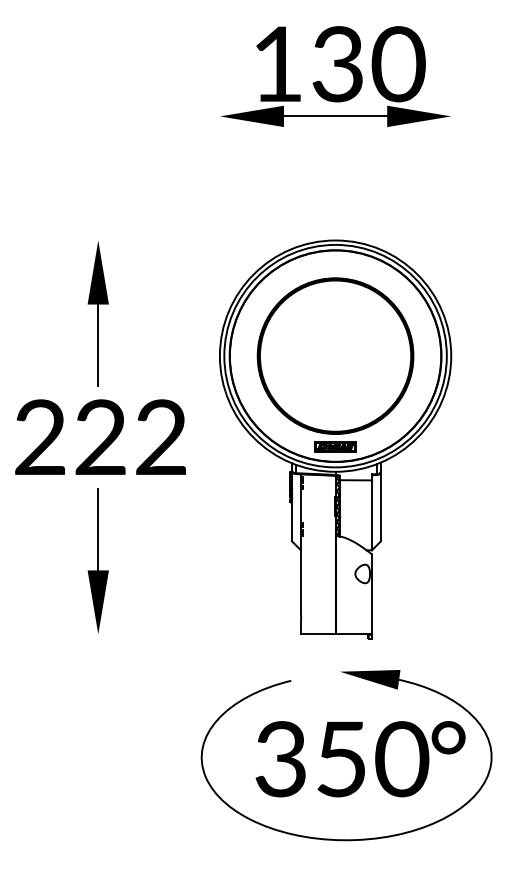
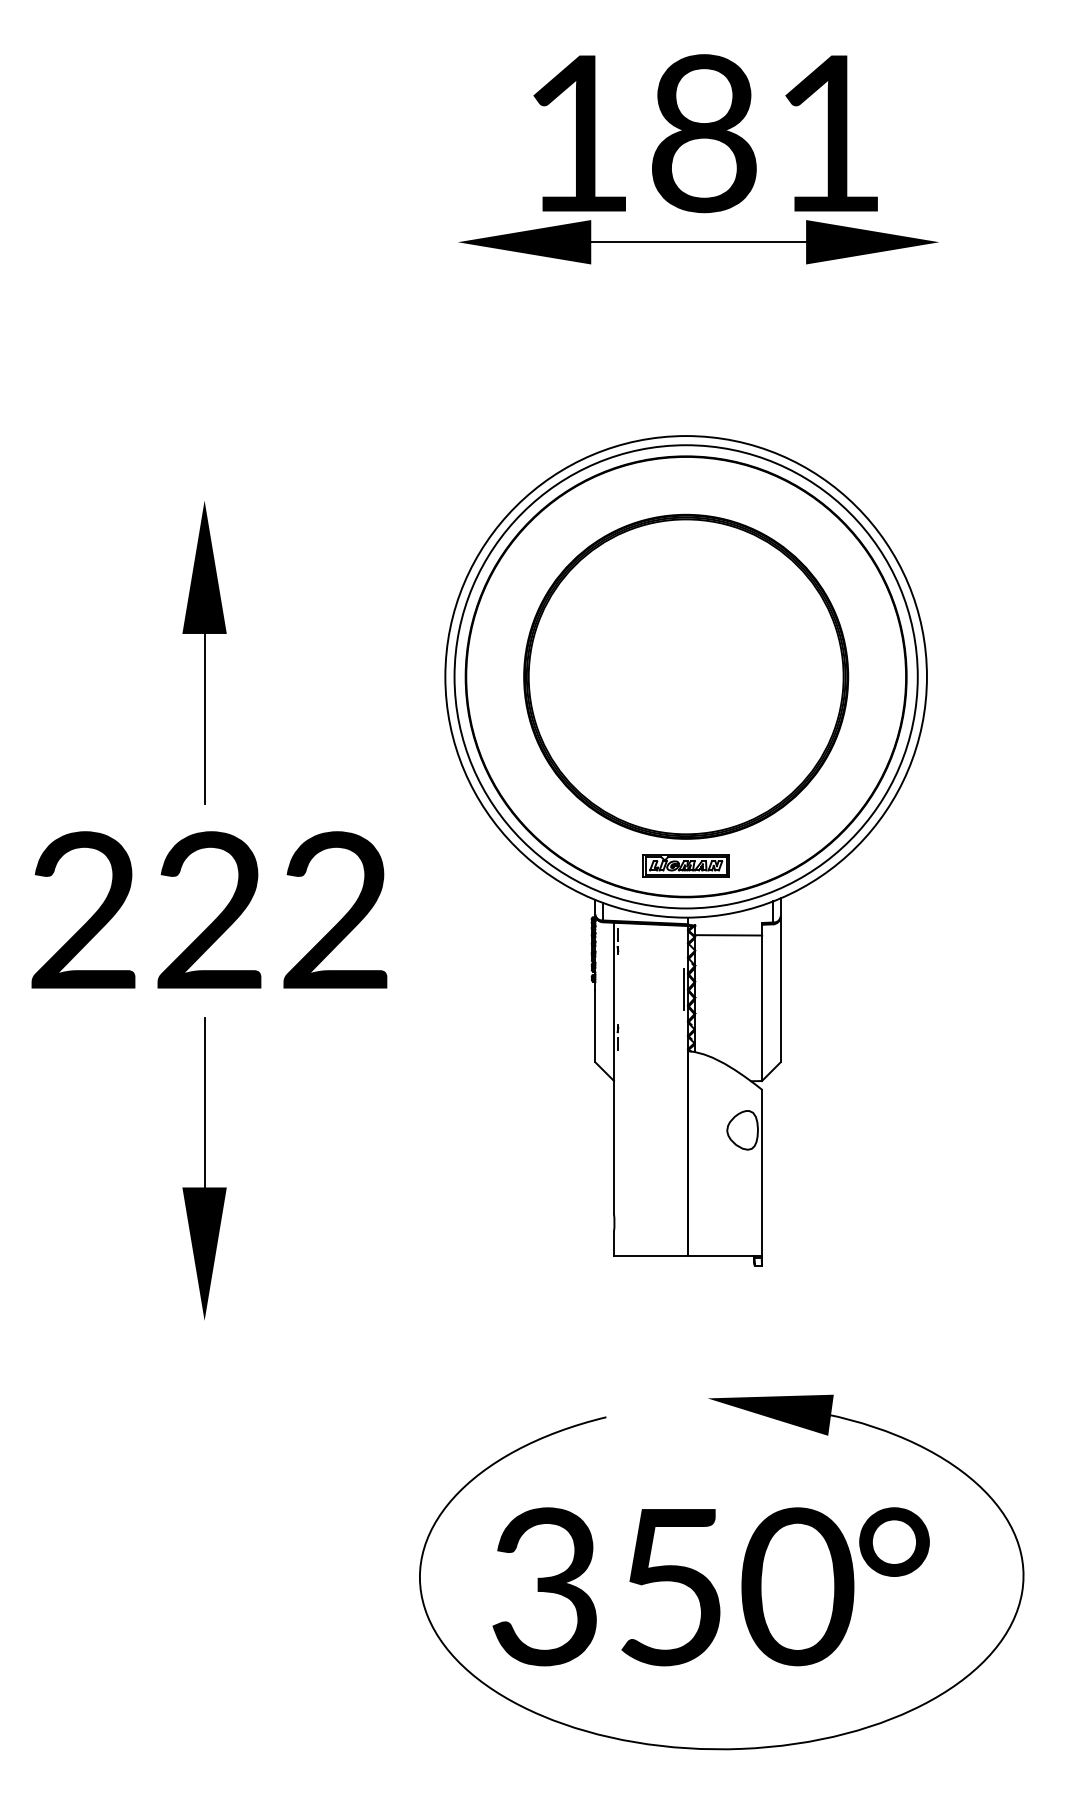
text: (368, 64) -> (767, 134), 130 -> 181
part: (335, 439) -> (685, 850), moved
text: (360, 759) -> (710, 1587), moved

